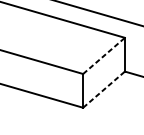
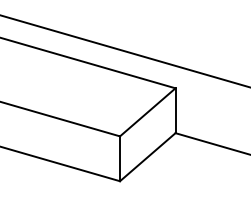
line: (103, 56) -> (147, 112), dashed -> solid
line: (103, 89) -> (147, 157), dashed -> solid

